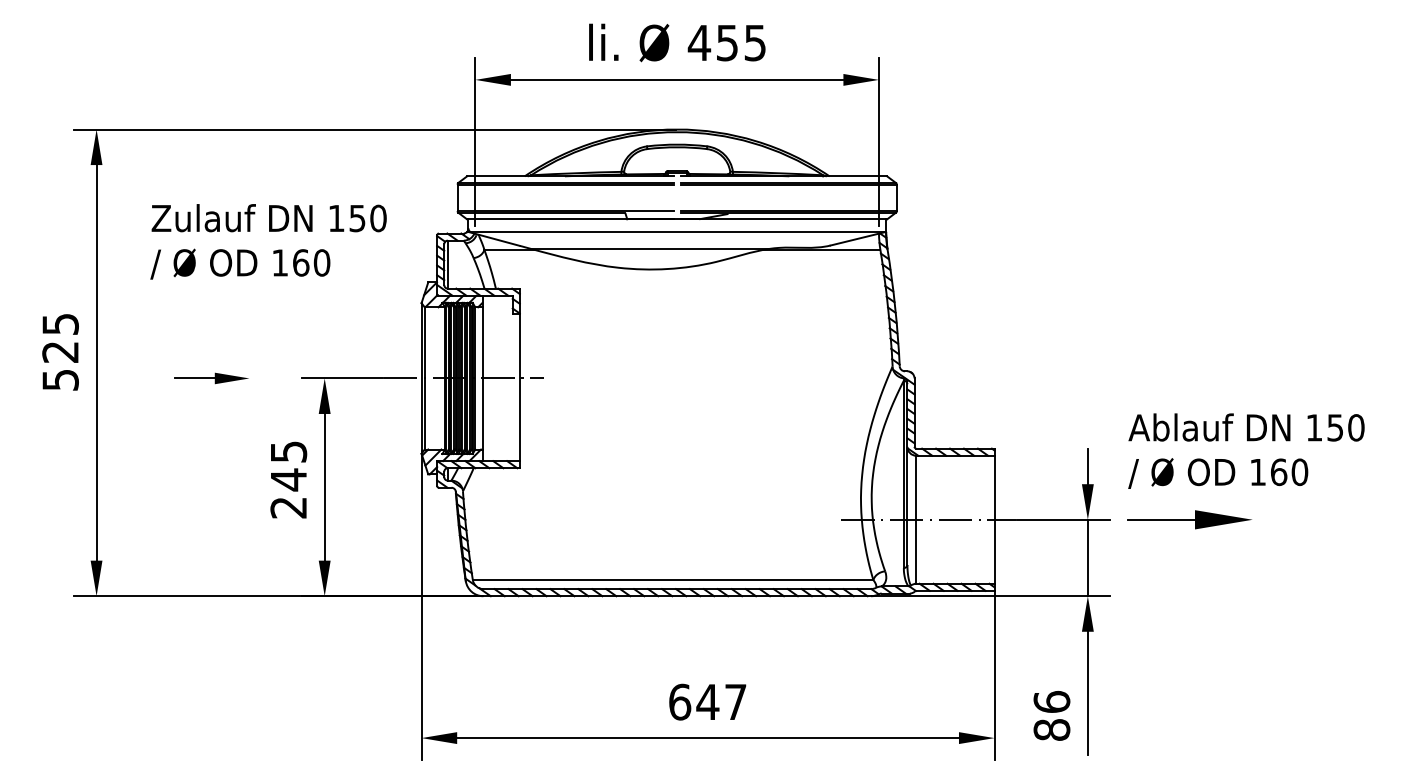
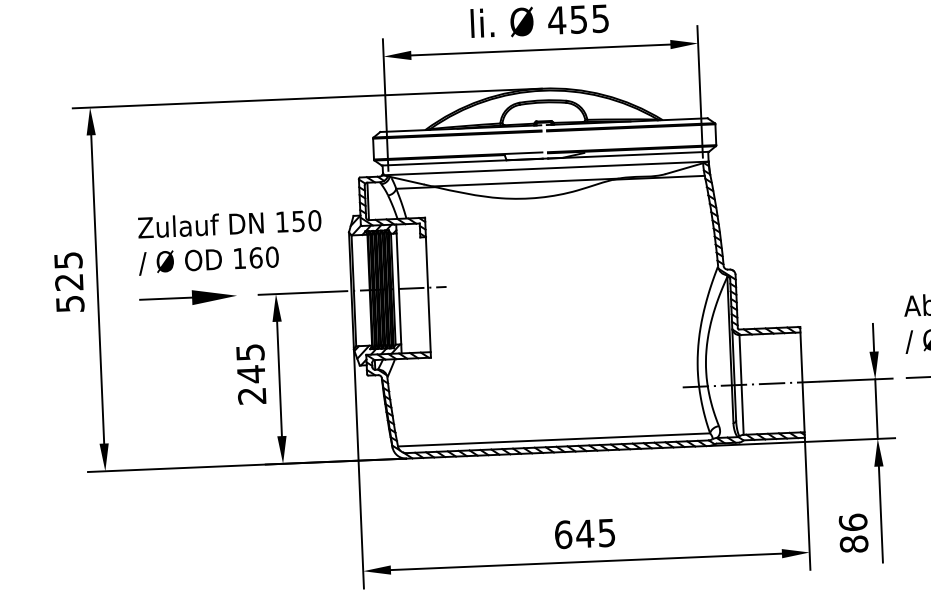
text: (268, 241) -> (229, 242), moved
part: (211, 378) -> (187, 297), size x1.67
text: (735, 702) -> (606, 533), 647 -> 645

